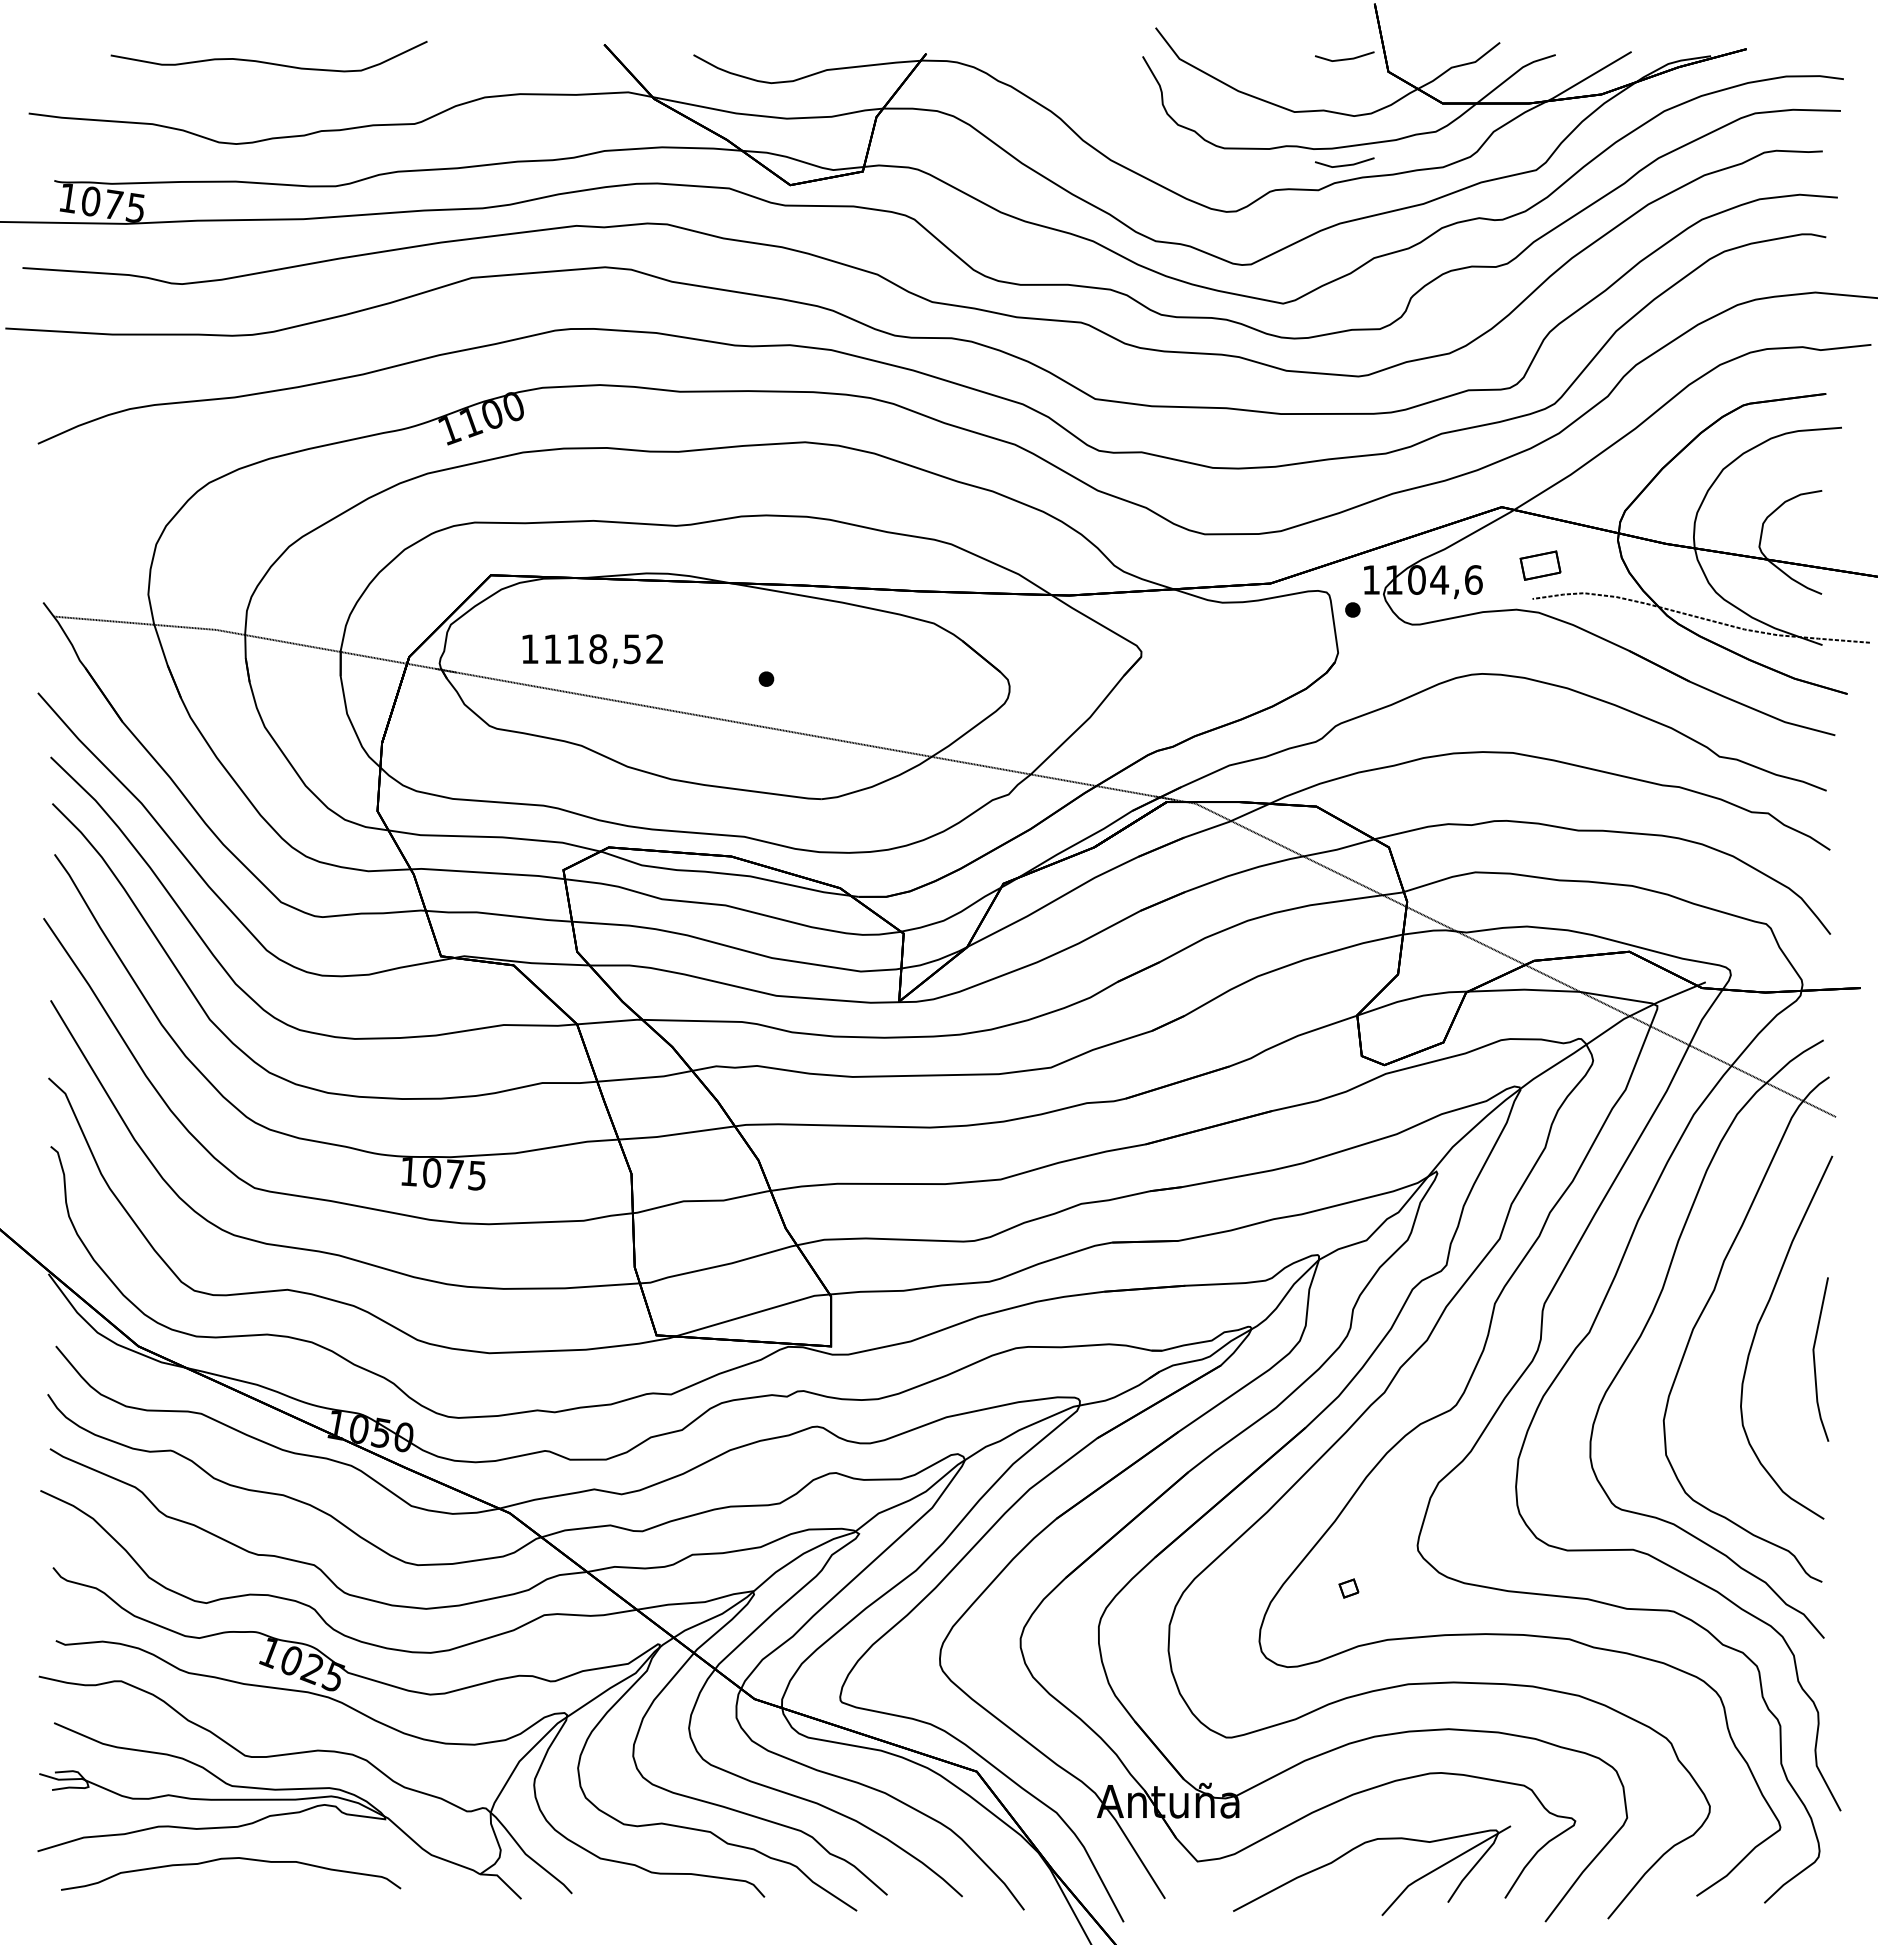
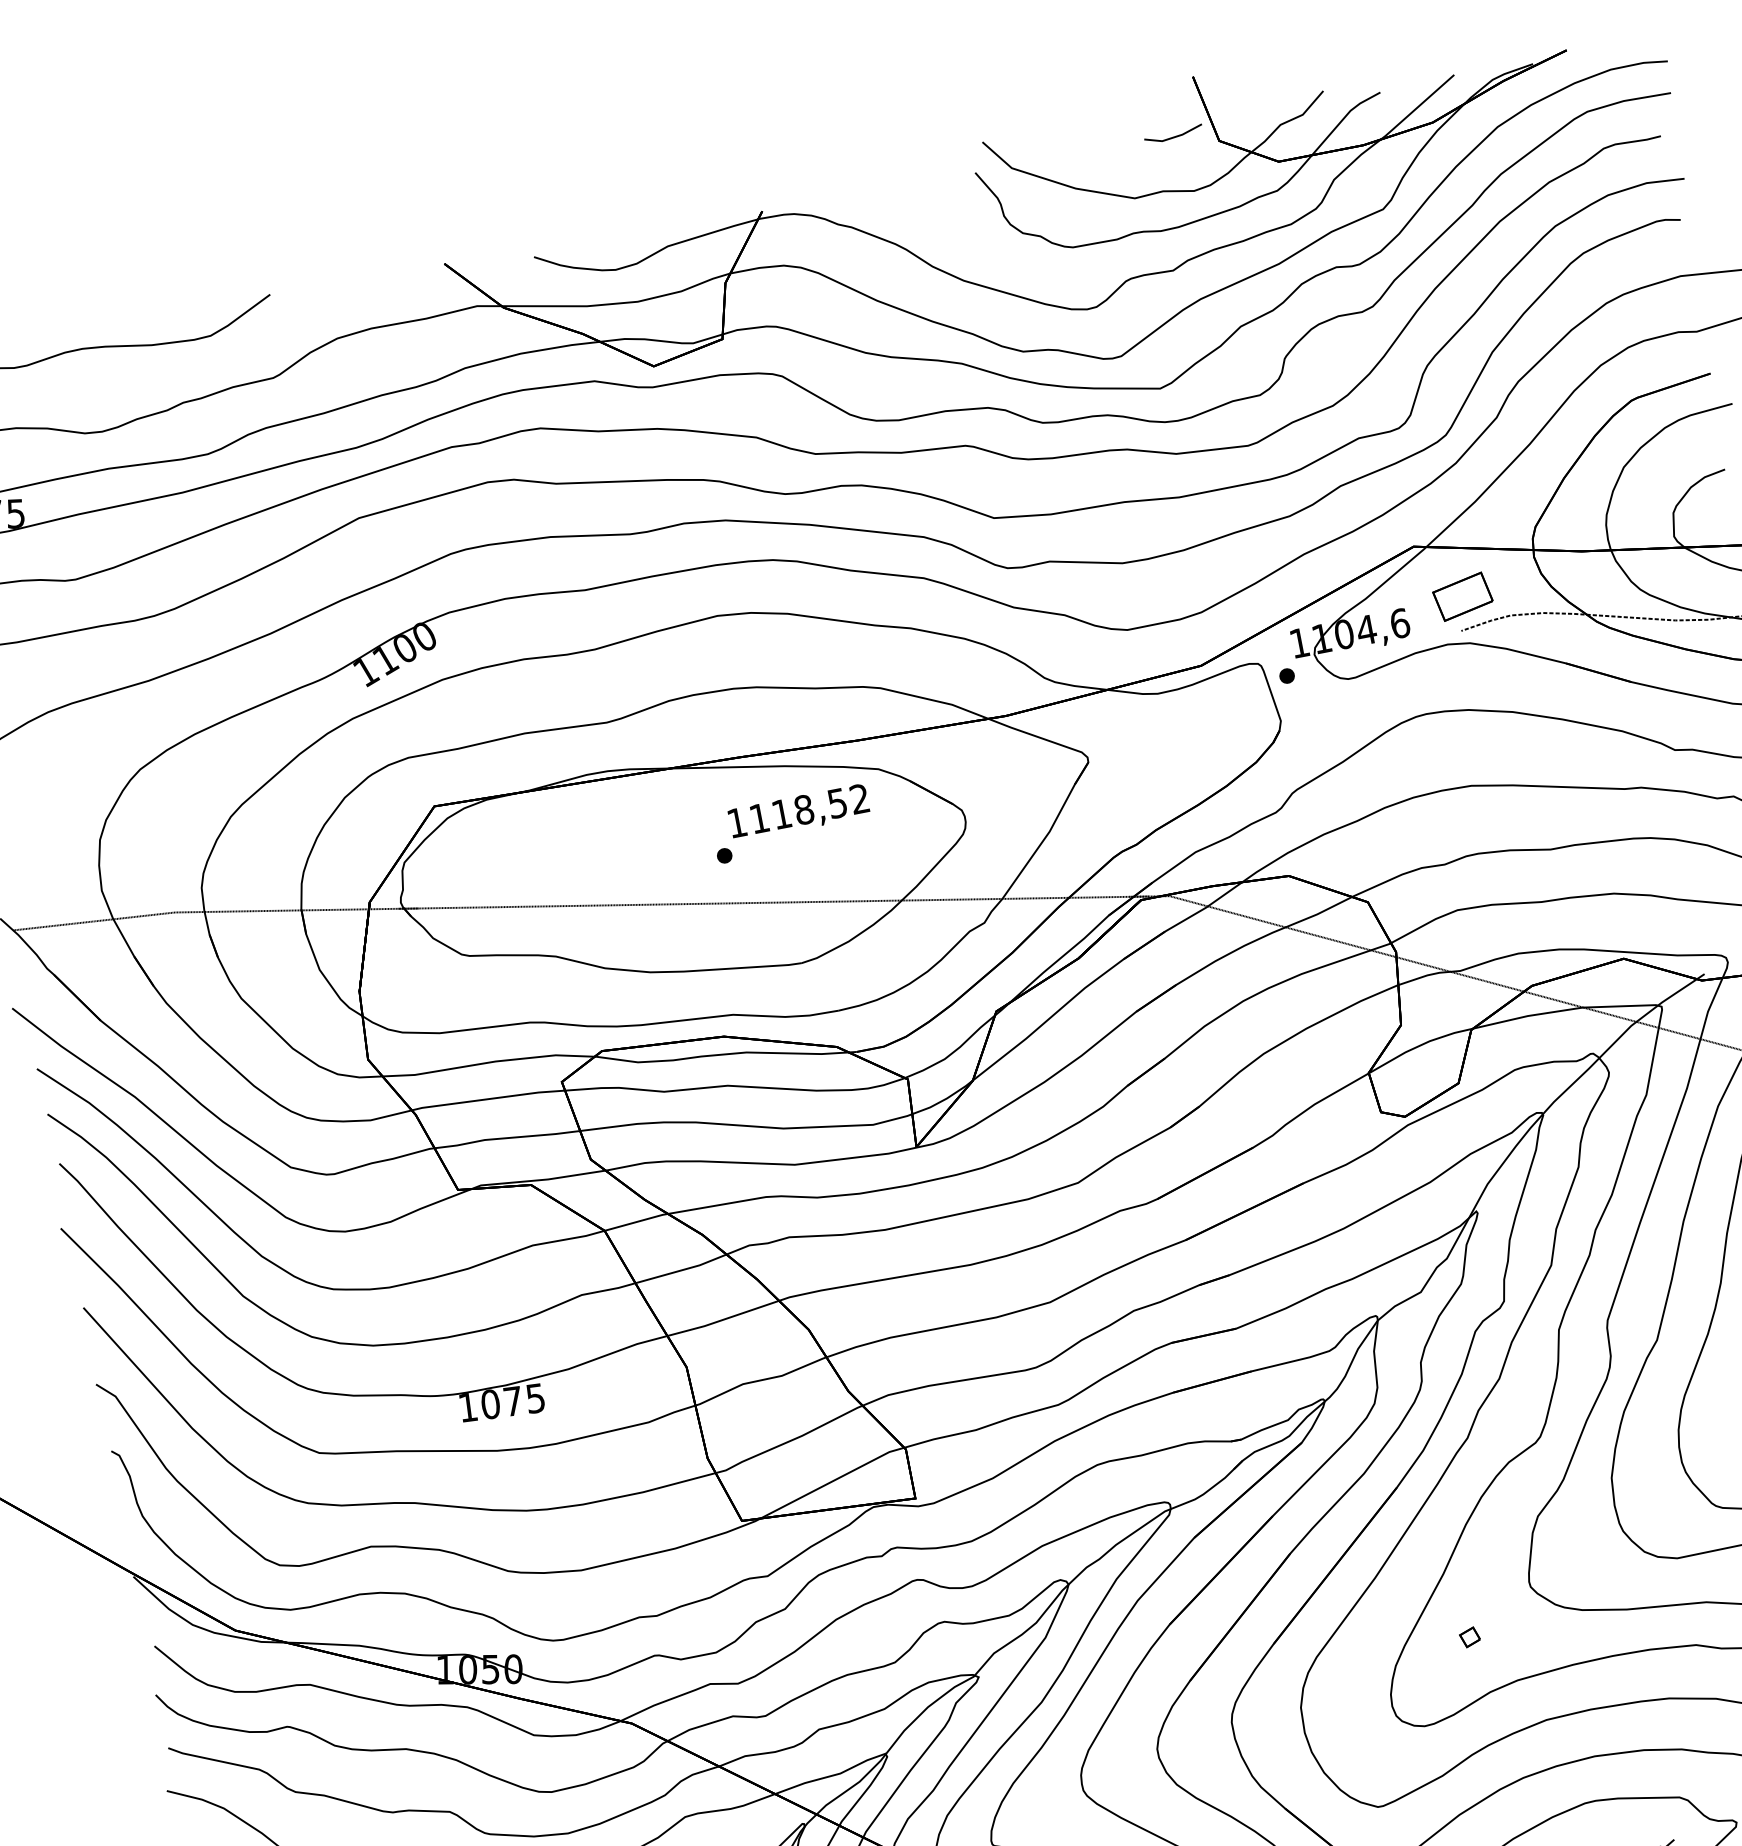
part: (1344, 162) -> (1193, 238), removed
part: (1540, 565) -> (1462, 596), size x1.43
text: (592, 651) -> (798, 813), moved

